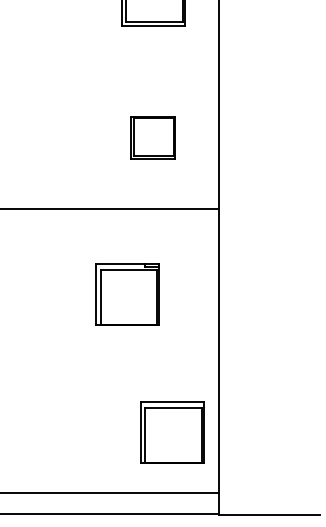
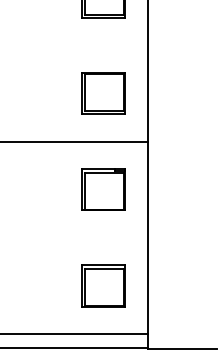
part: (152, 137) -> (103, 93), size x1.43
part: (127, 294) -> (103, 189), moved
part: (171, 431) -> (103, 285), moved

